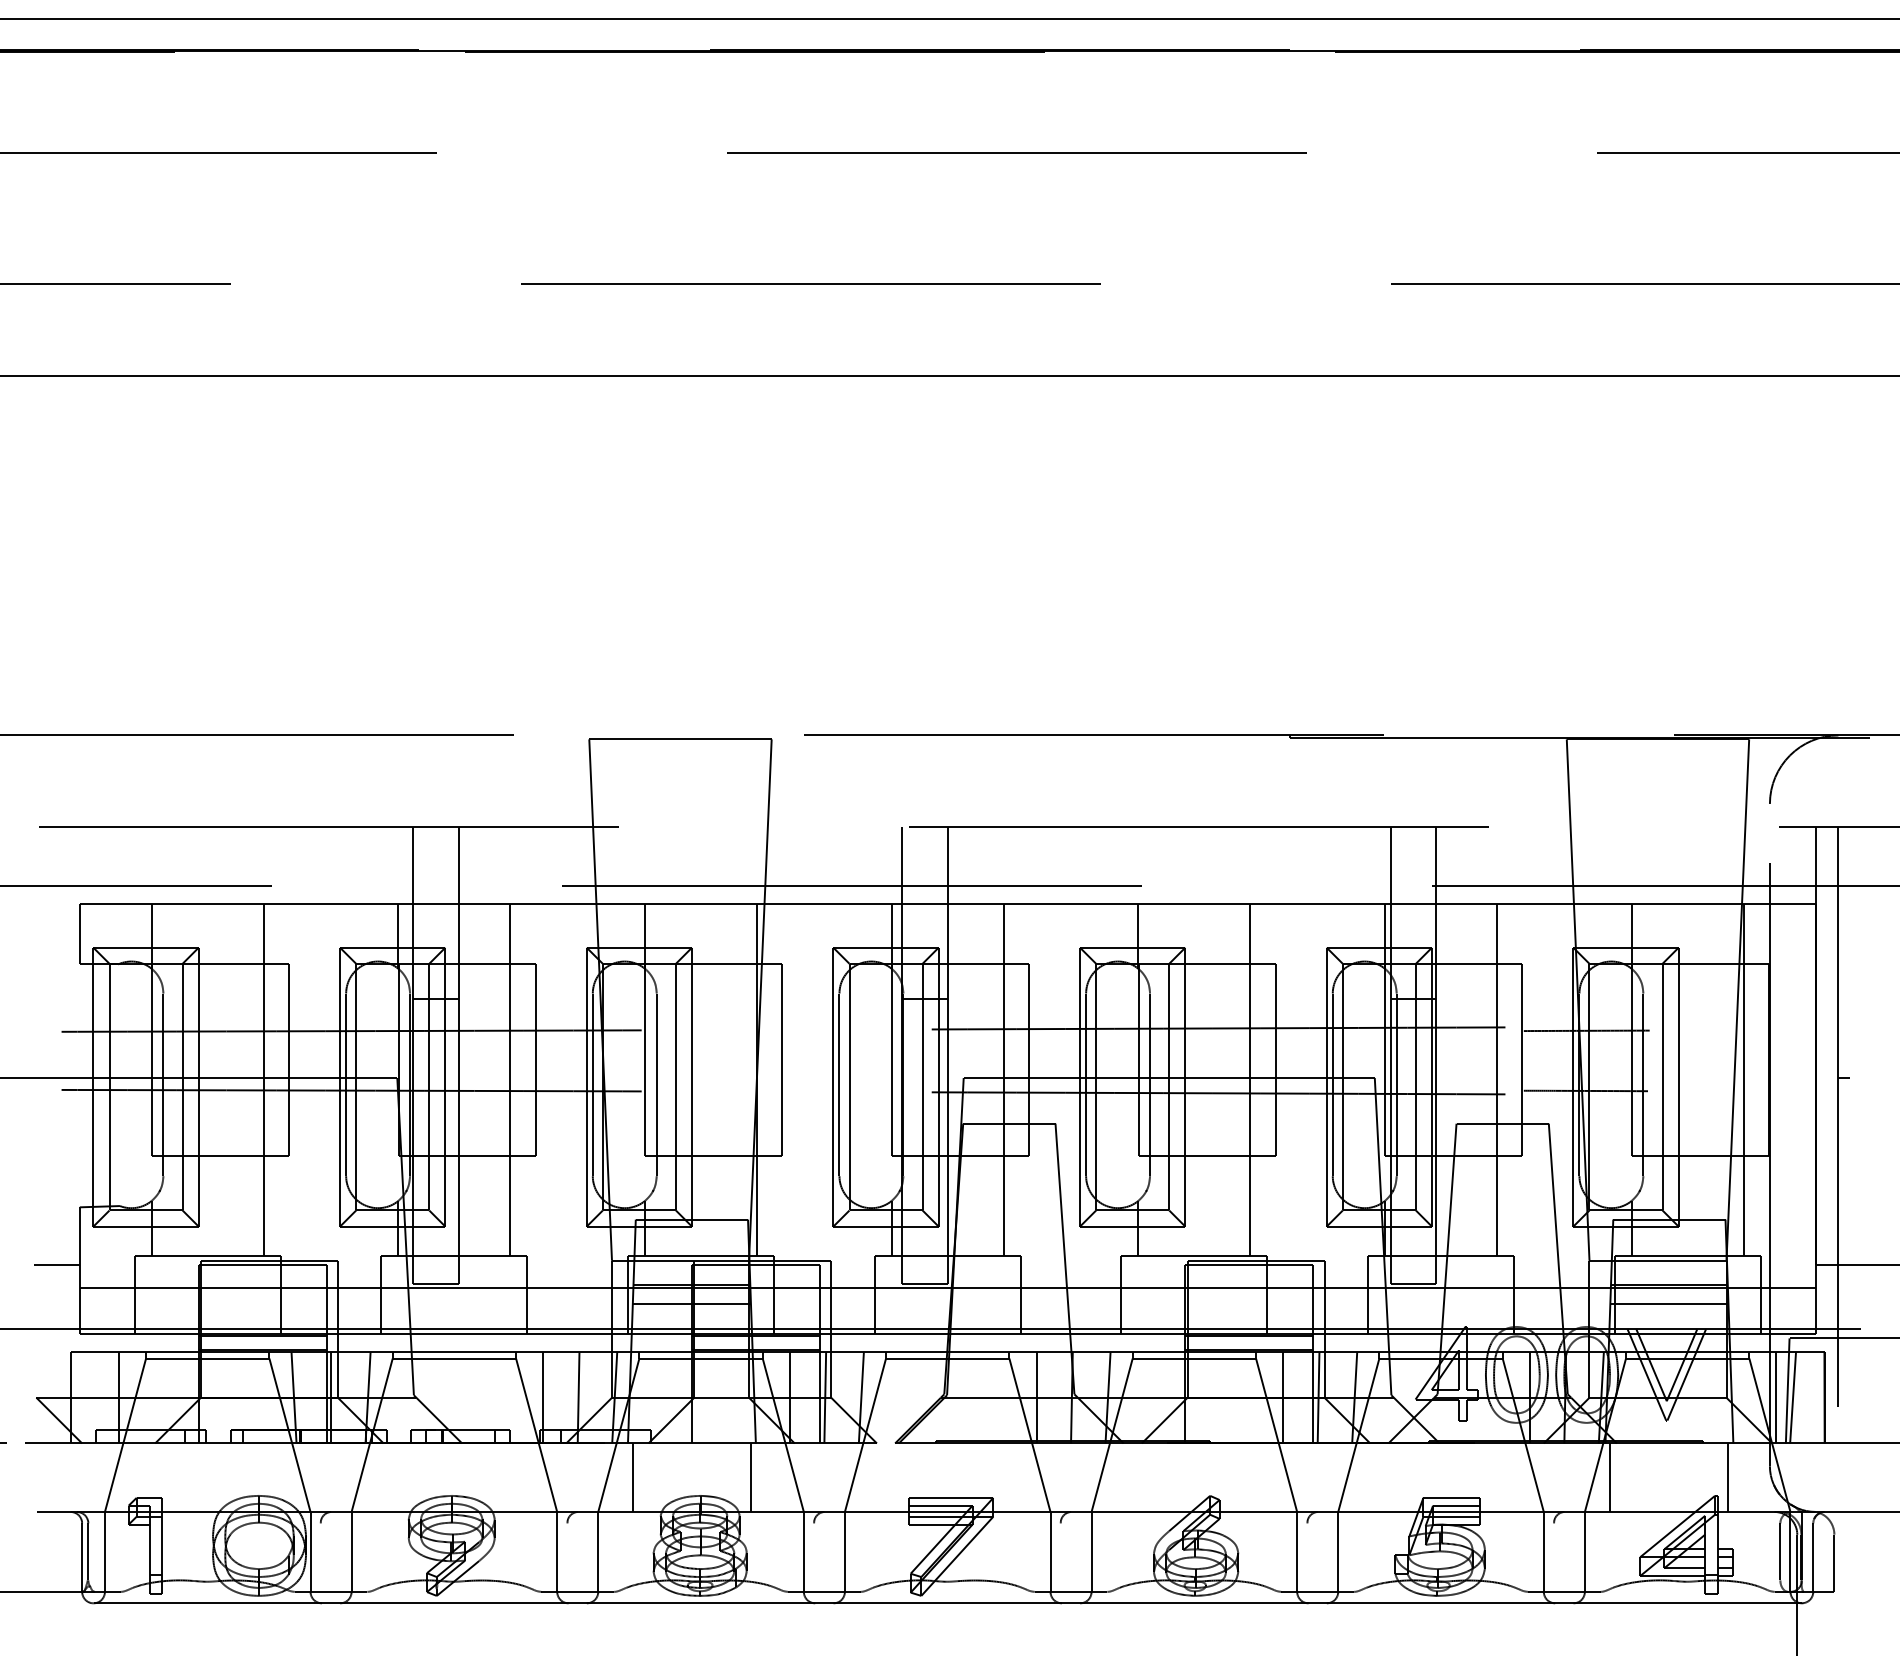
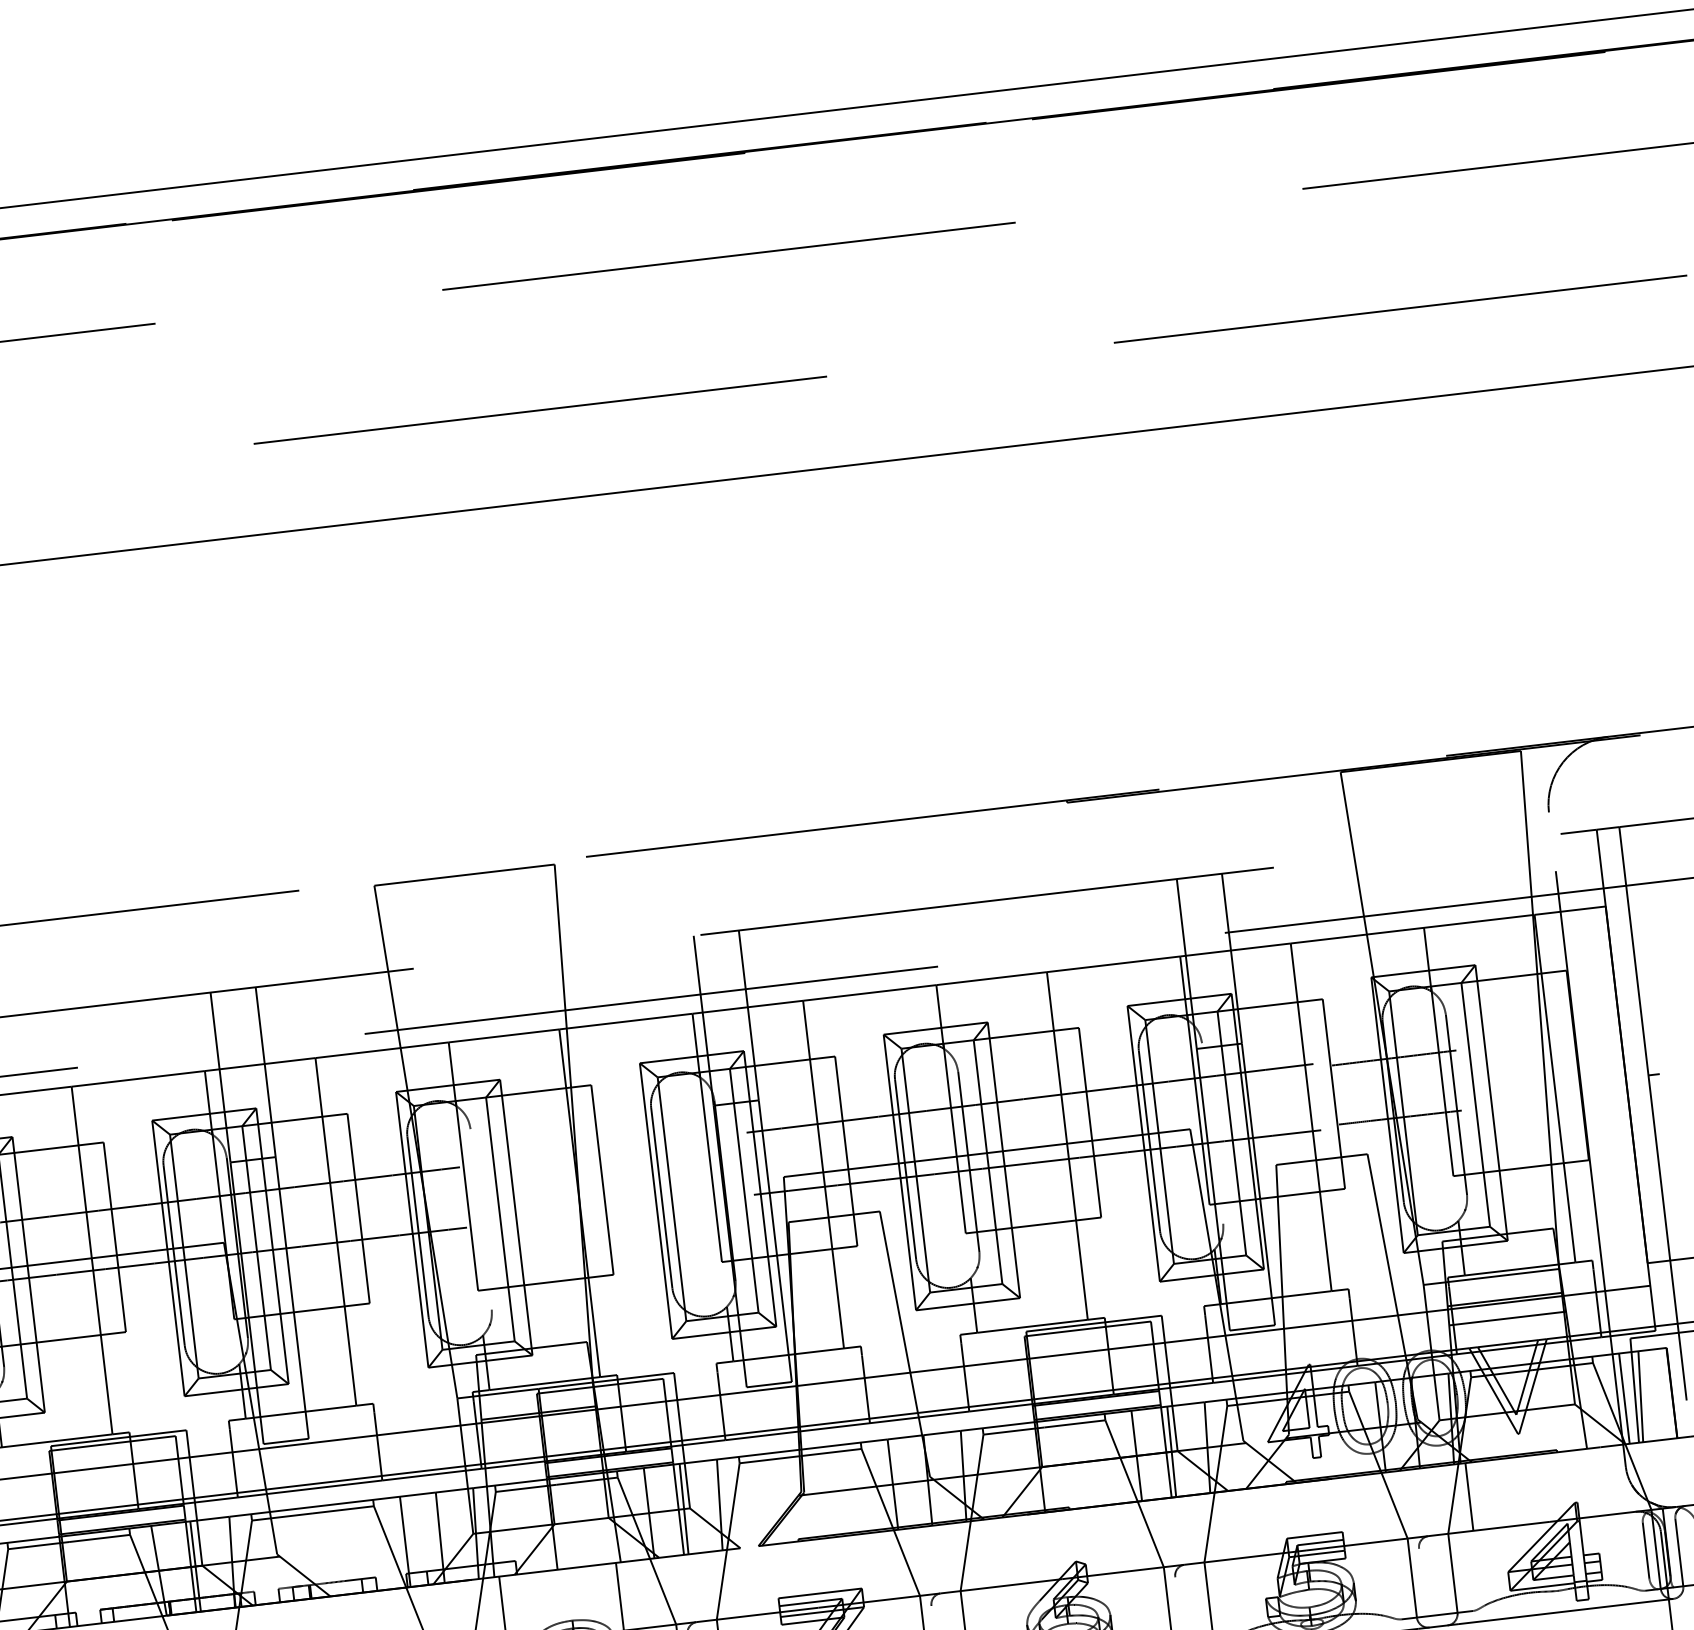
line: (656, 1084) -> (480, 1219), removed
line: (1396, 1084) -> (1212, 1133), removed
line: (691, 1304) -> (541, 1432), removed
line: (1728, 1477) -> (1586, 1483), removed

